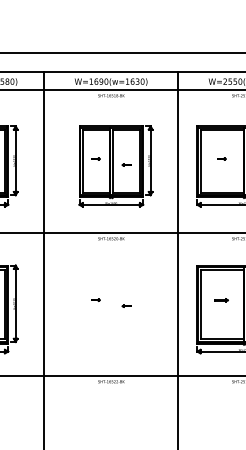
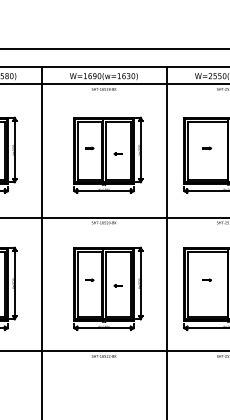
part: (221, 299) -> (206, 279), size x0.62
part: (115, 309) -> (107, 288), added

